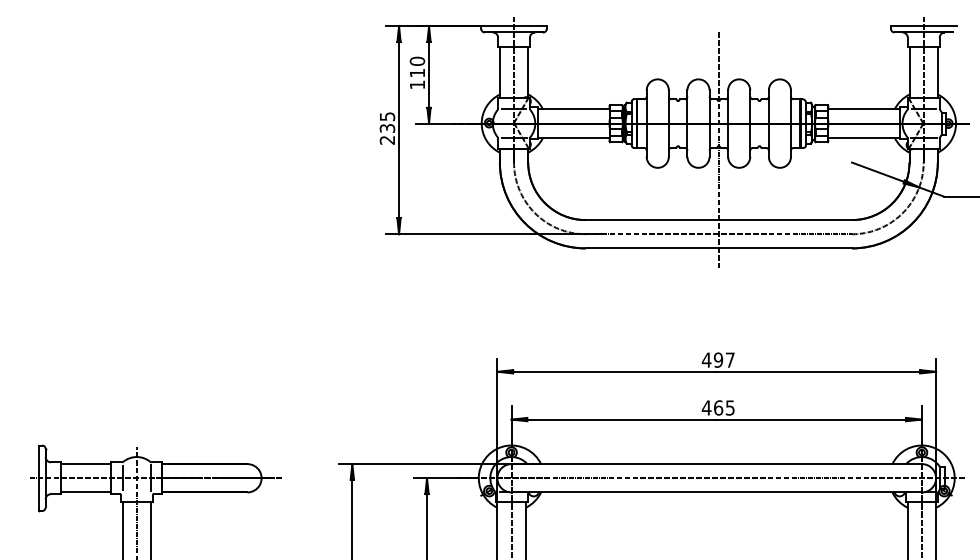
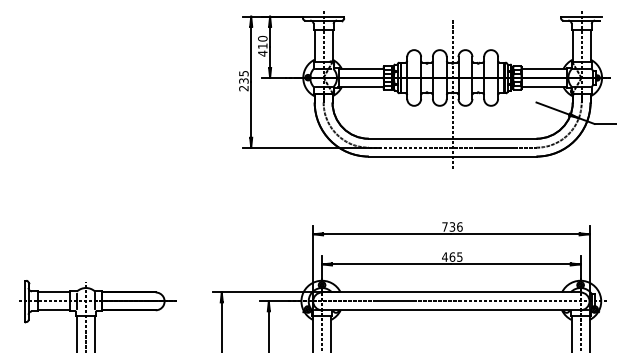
text: (416, 84) -> (262, 53), 110 -> 410
text: (718, 359) -> (452, 226), 497 -> 736

